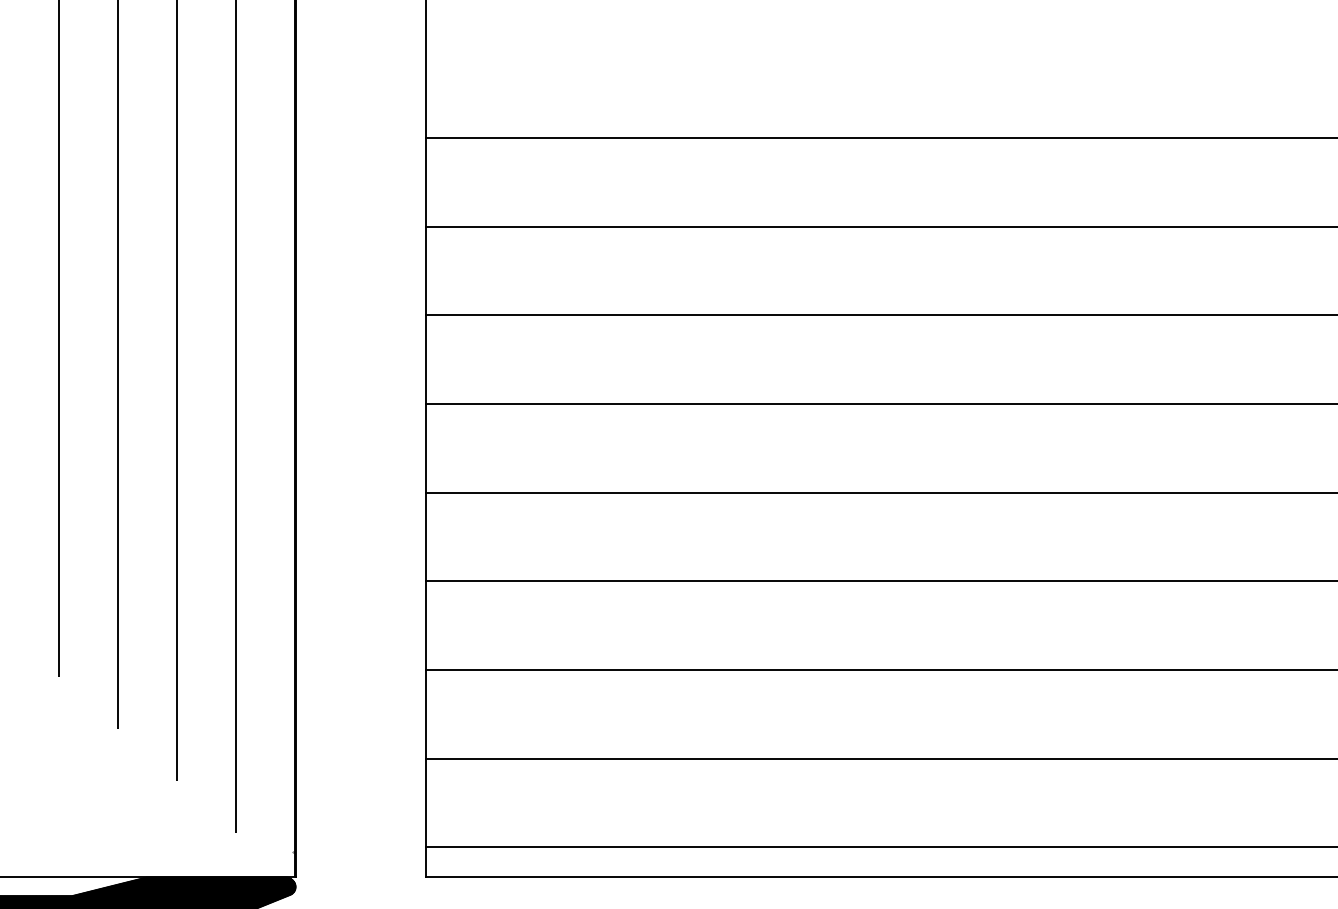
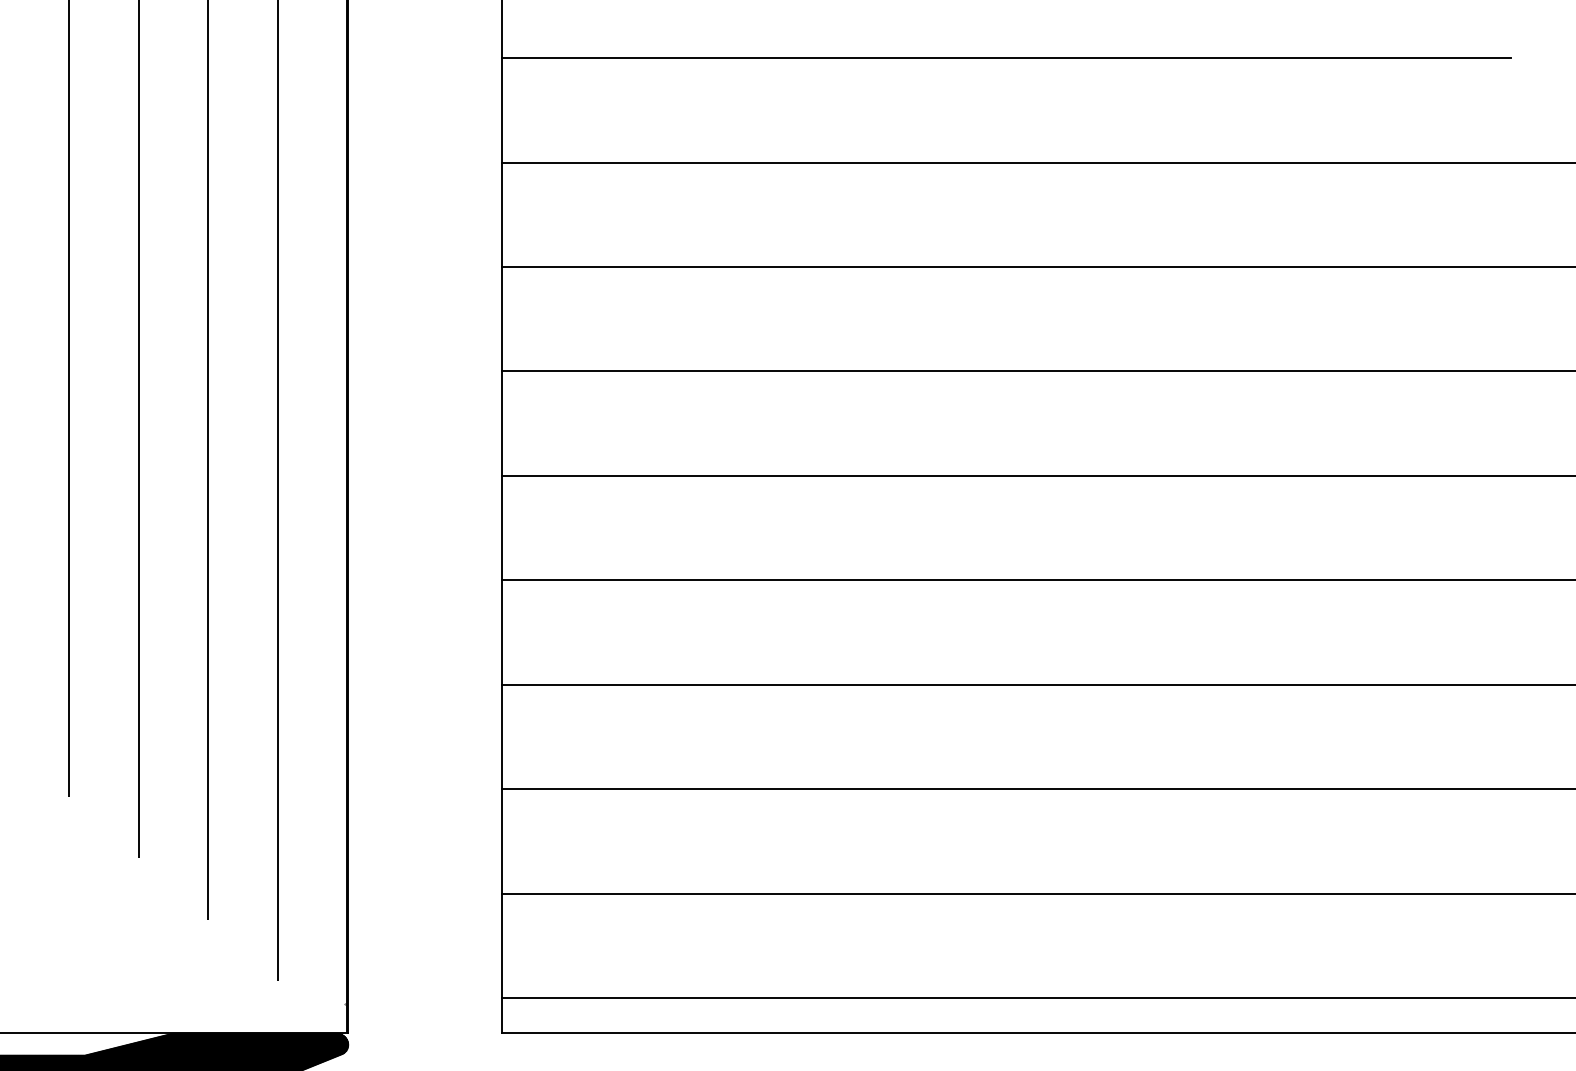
line: (854, 49) -> (1006, 58), added

